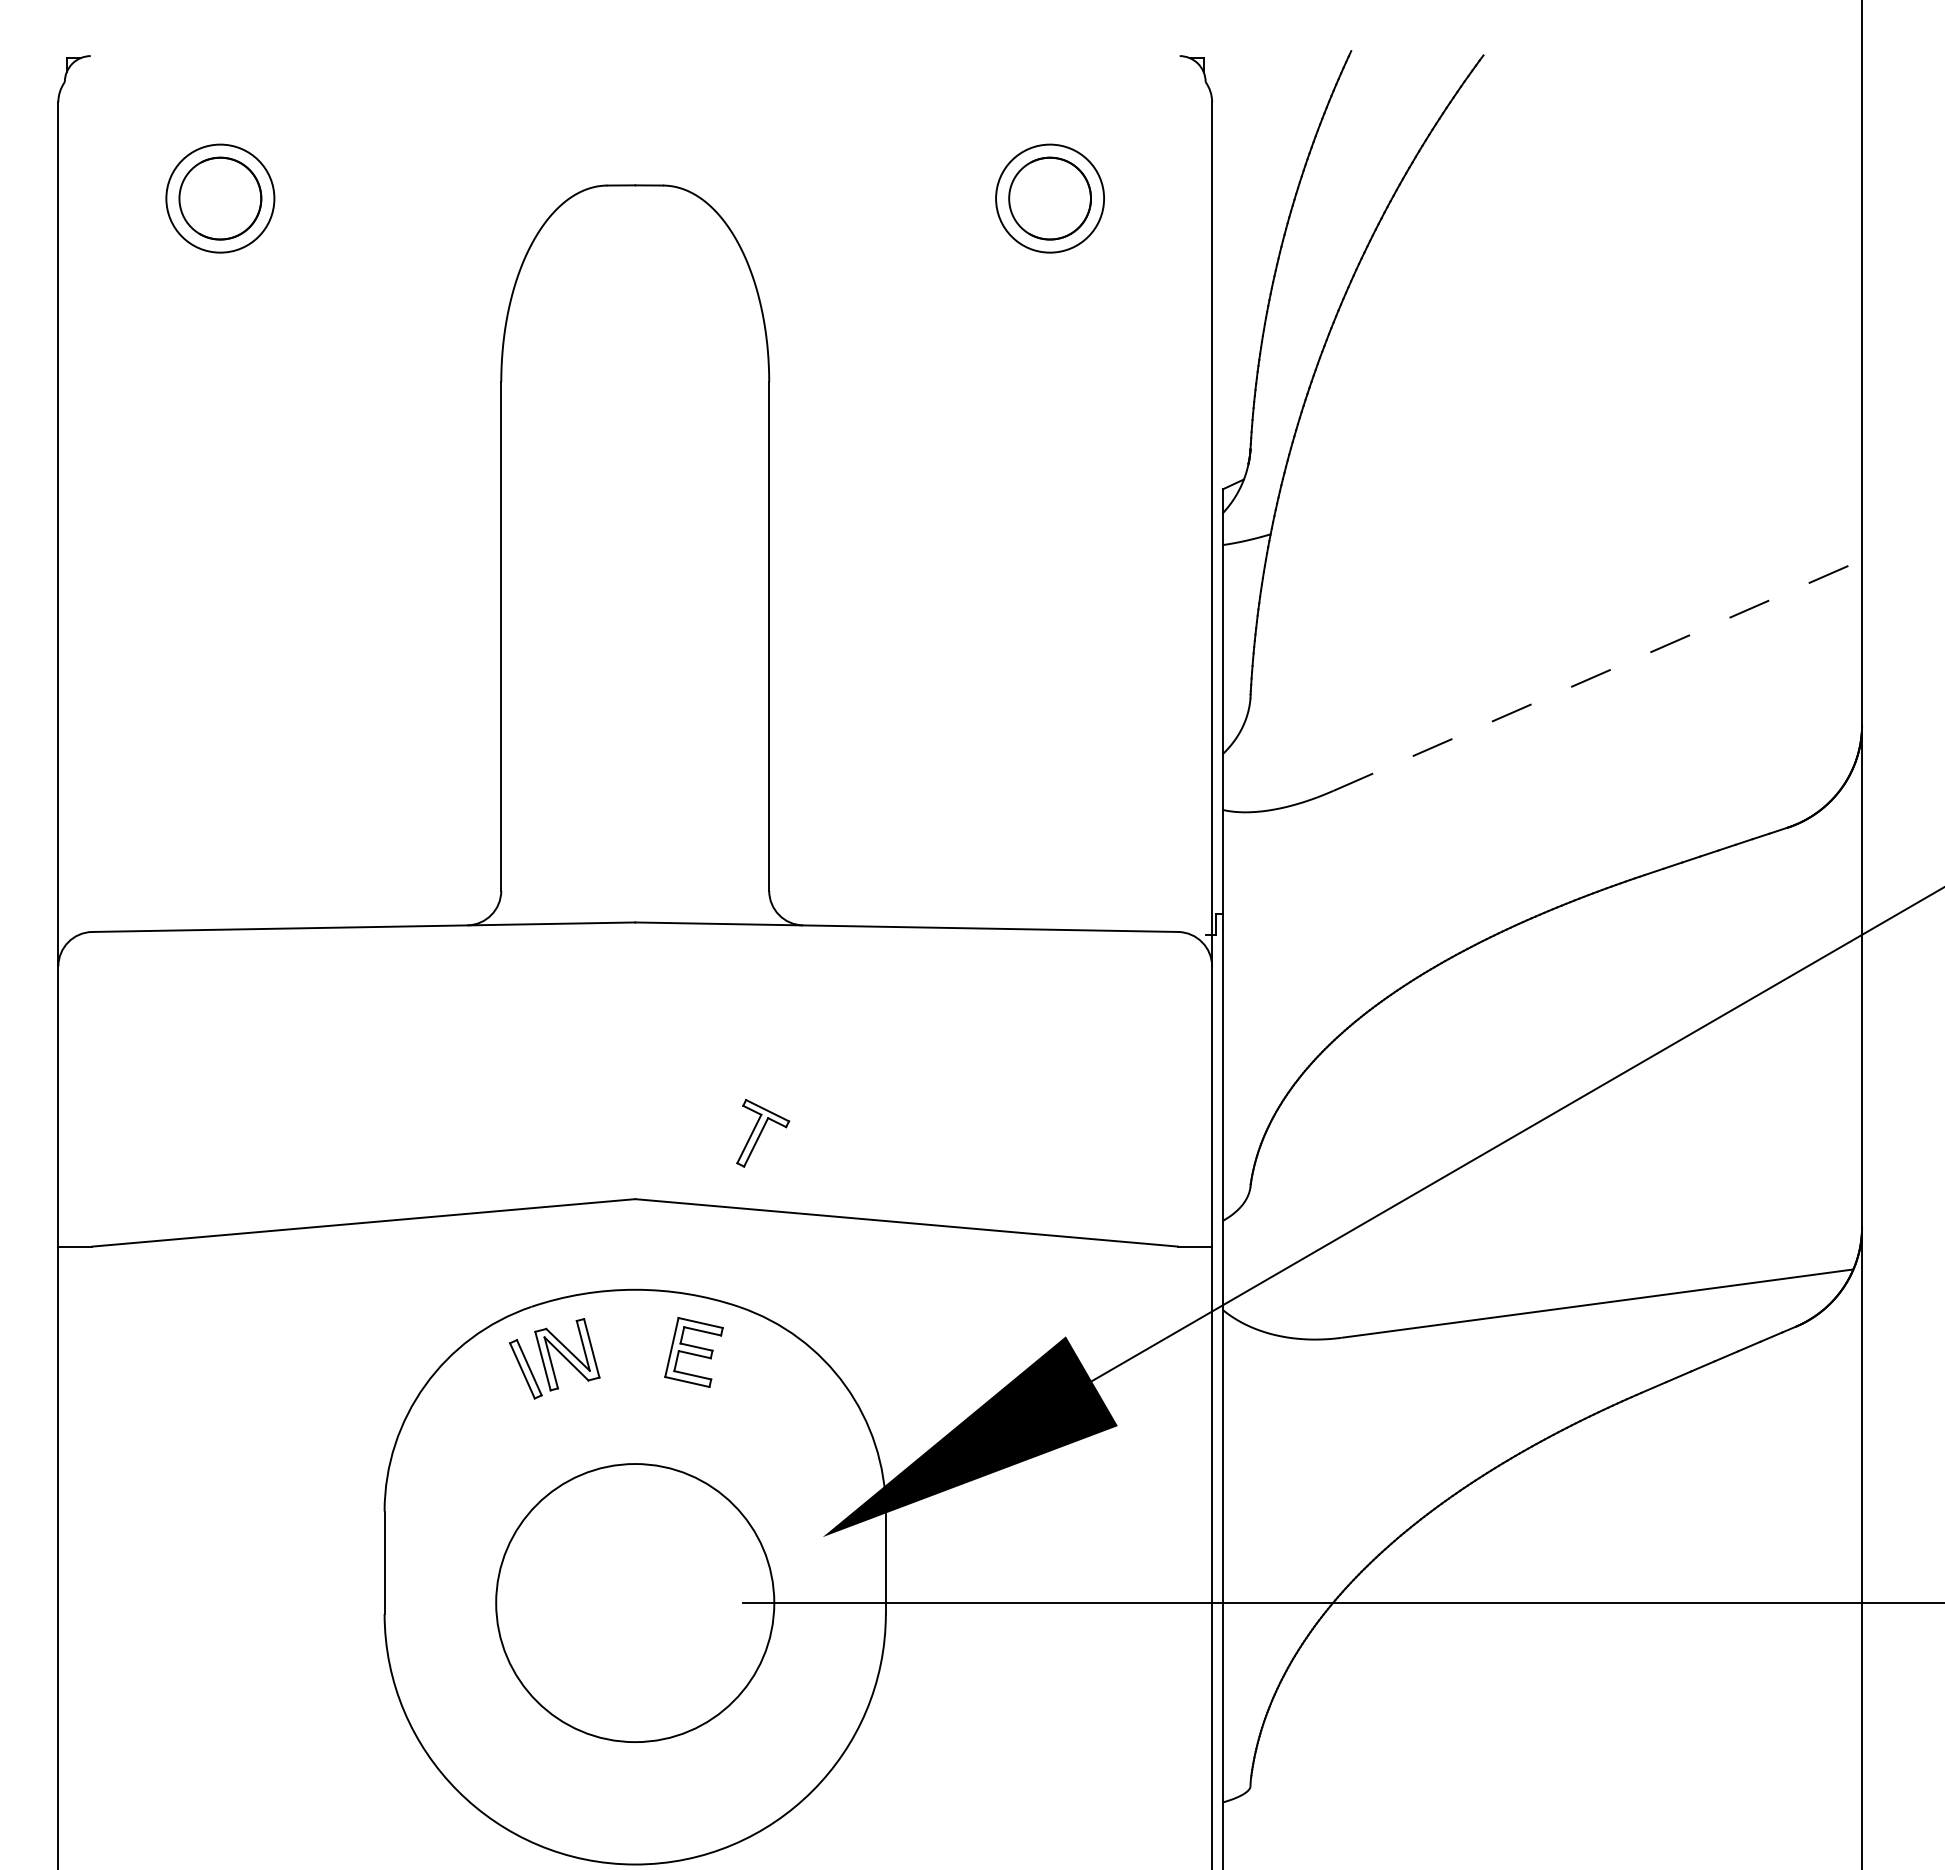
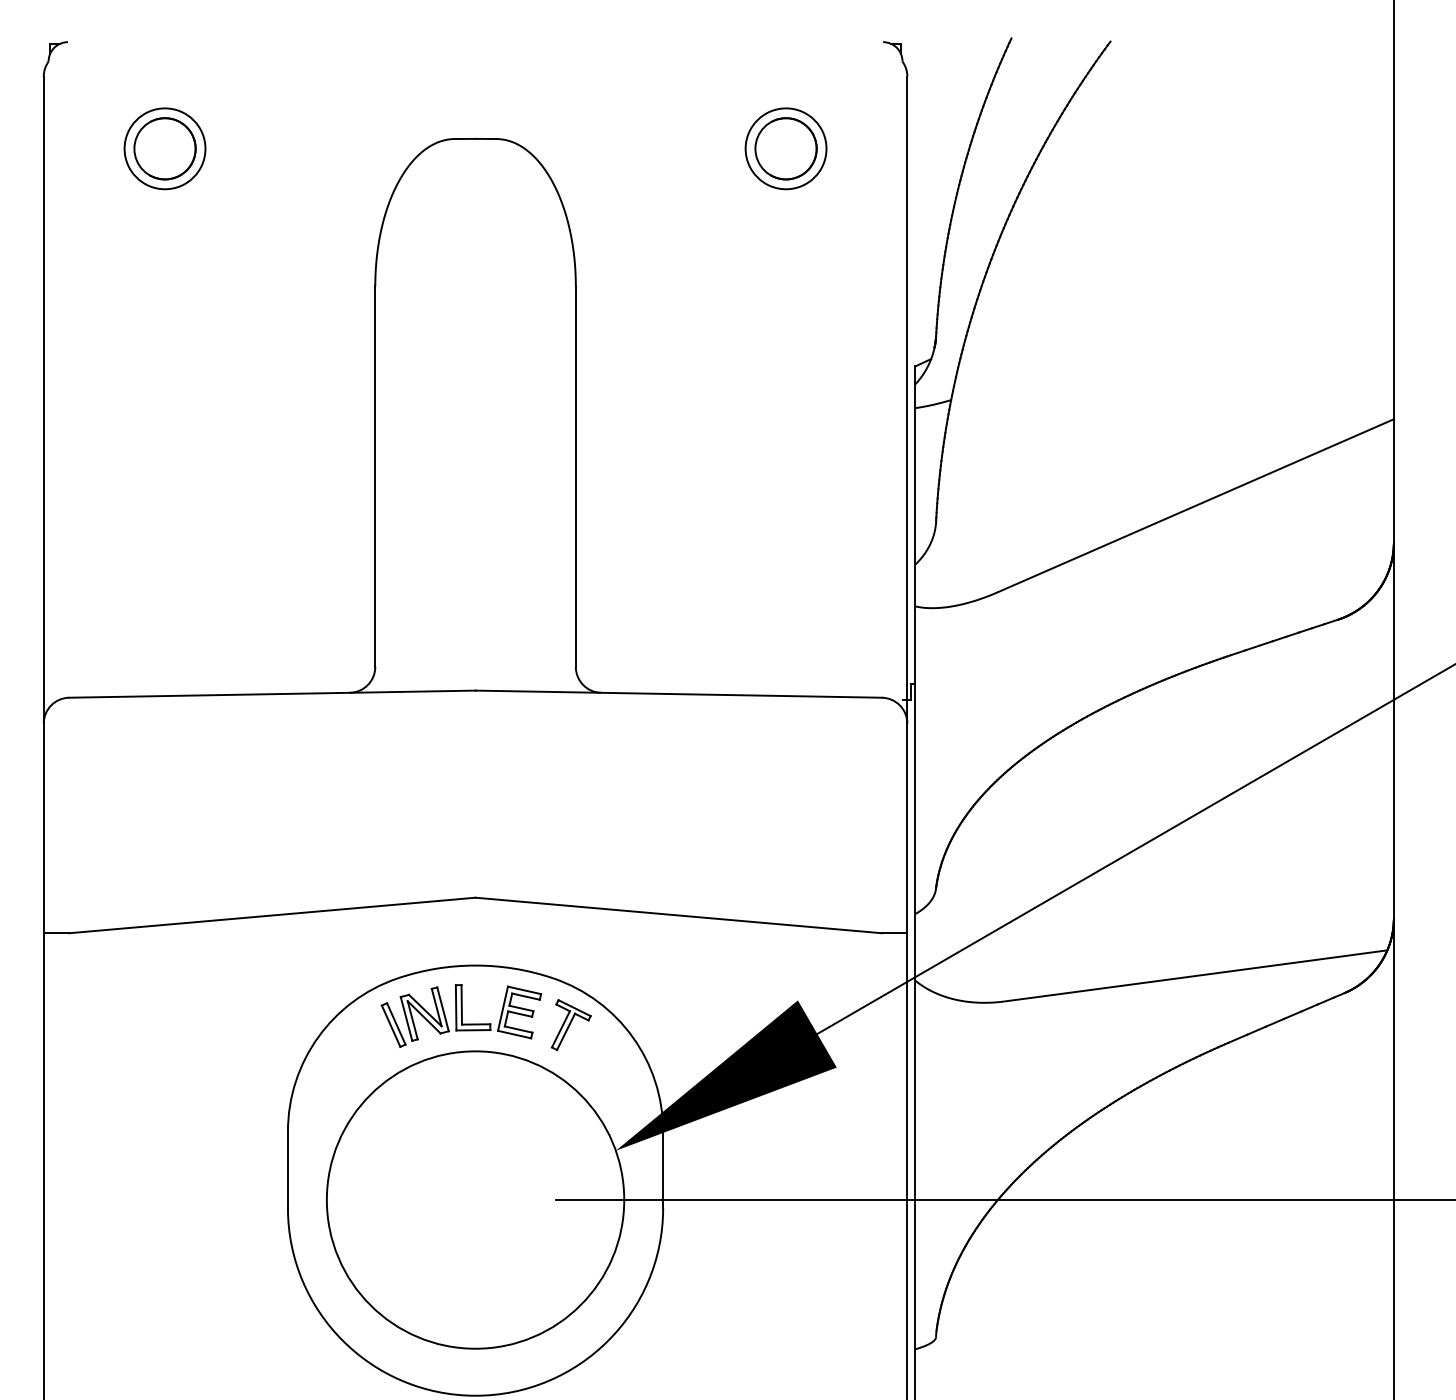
line: (1598, 675) -> (1196, 505), dashed -> solid
part: (763, 1133) -> (571, 1025), moved
part: (617, 1346) -> (462, 1008), added
circle: (634, 1602) -> (475, 1199), size x1.43

